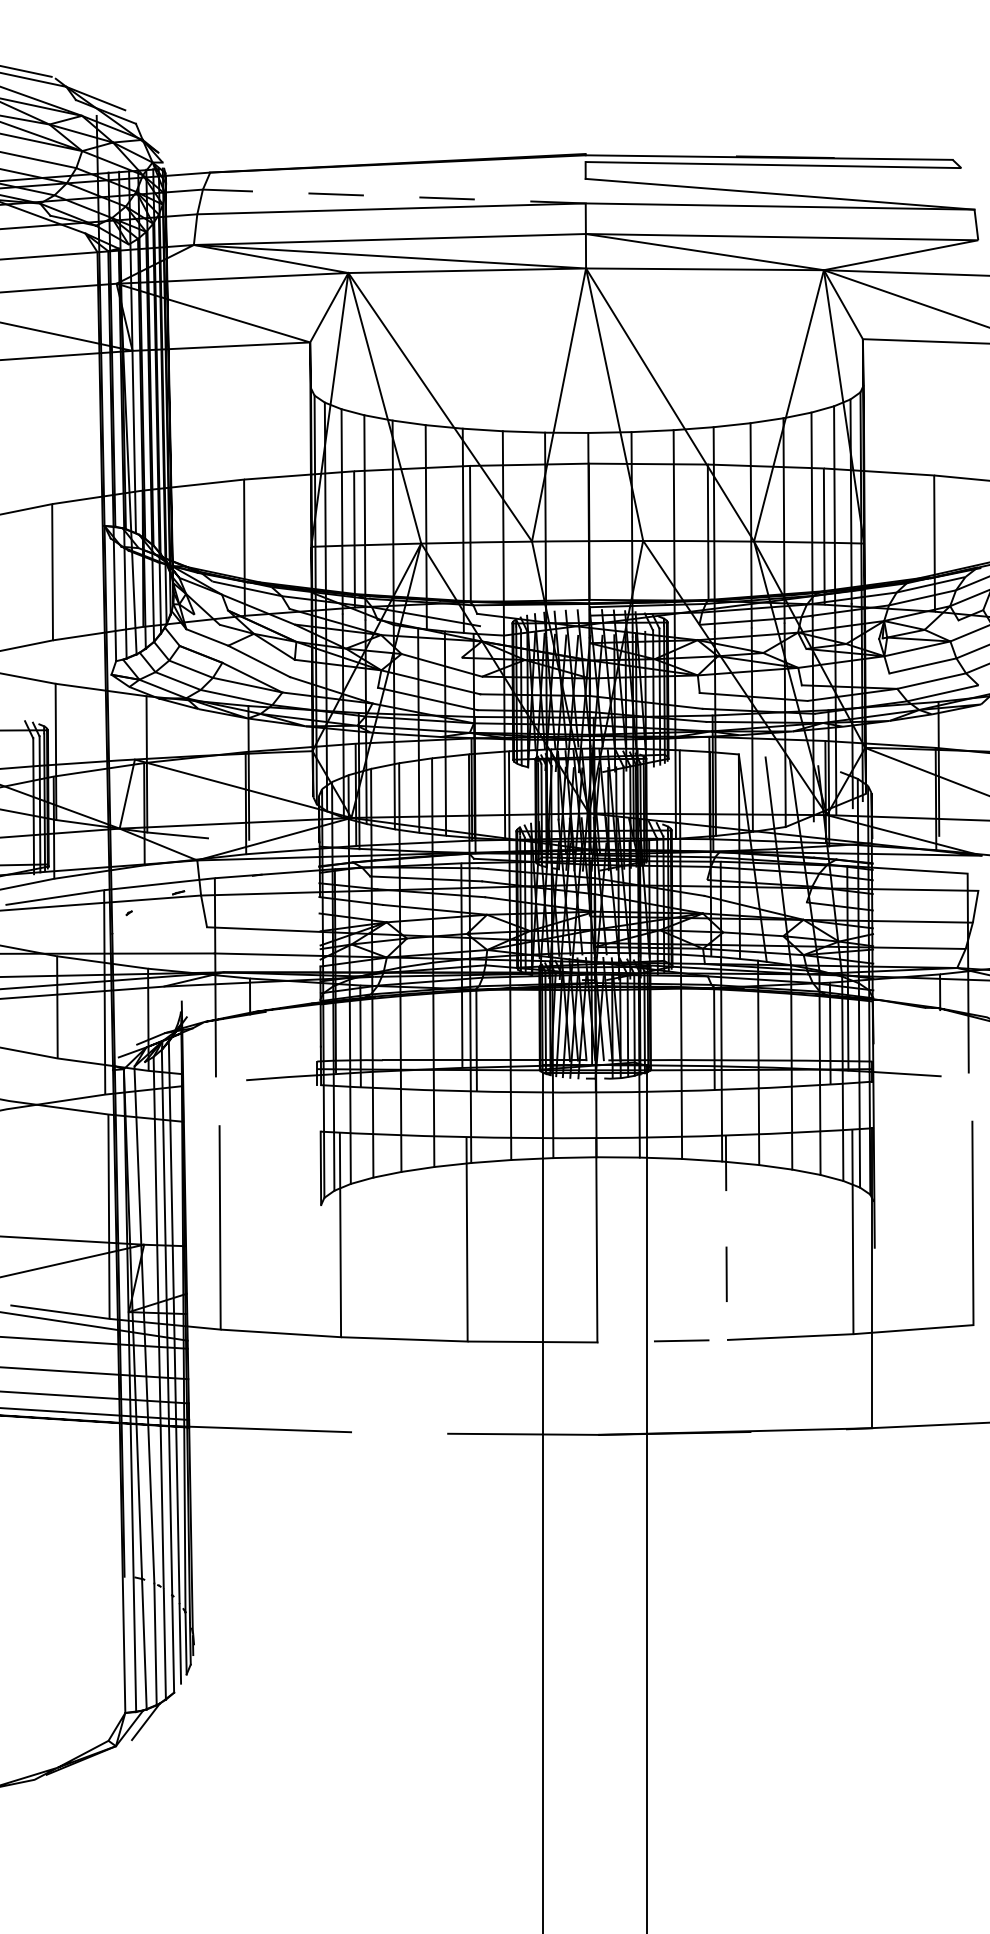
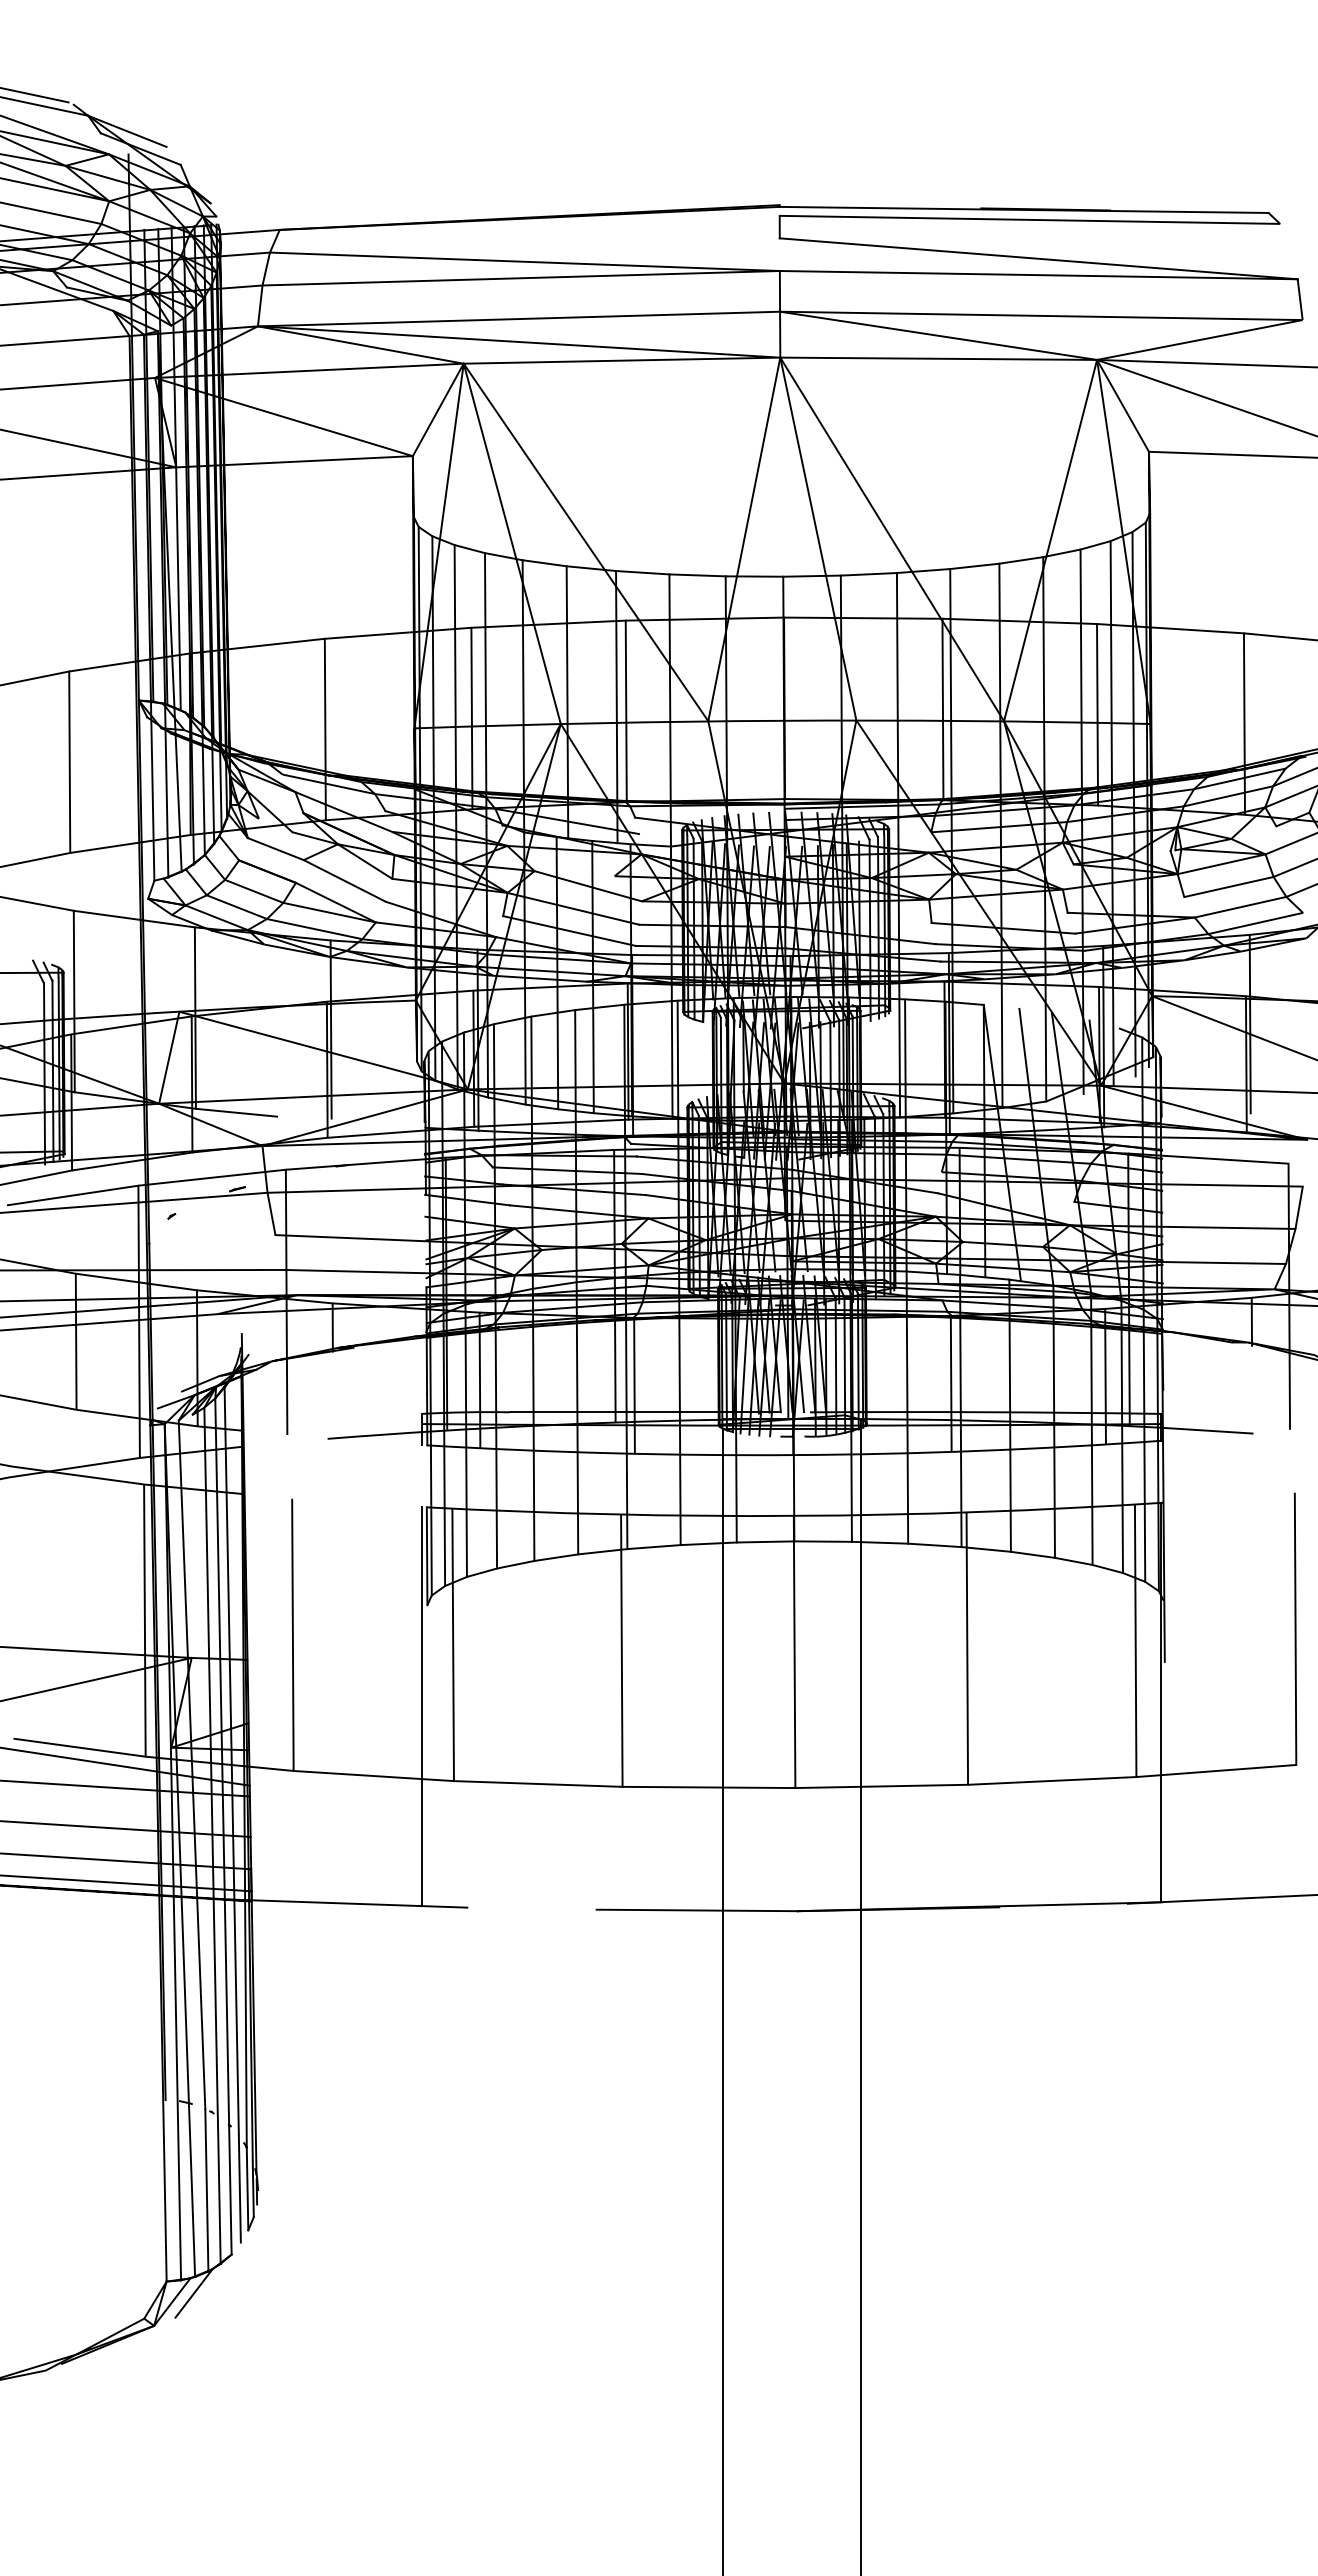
line: (394, 196) -> (524, 261), dashed -> solid
line: (317, 1281) -> (422, 1706), added
line: (726, 1302) -> (967, 1735), dashed -> solid

